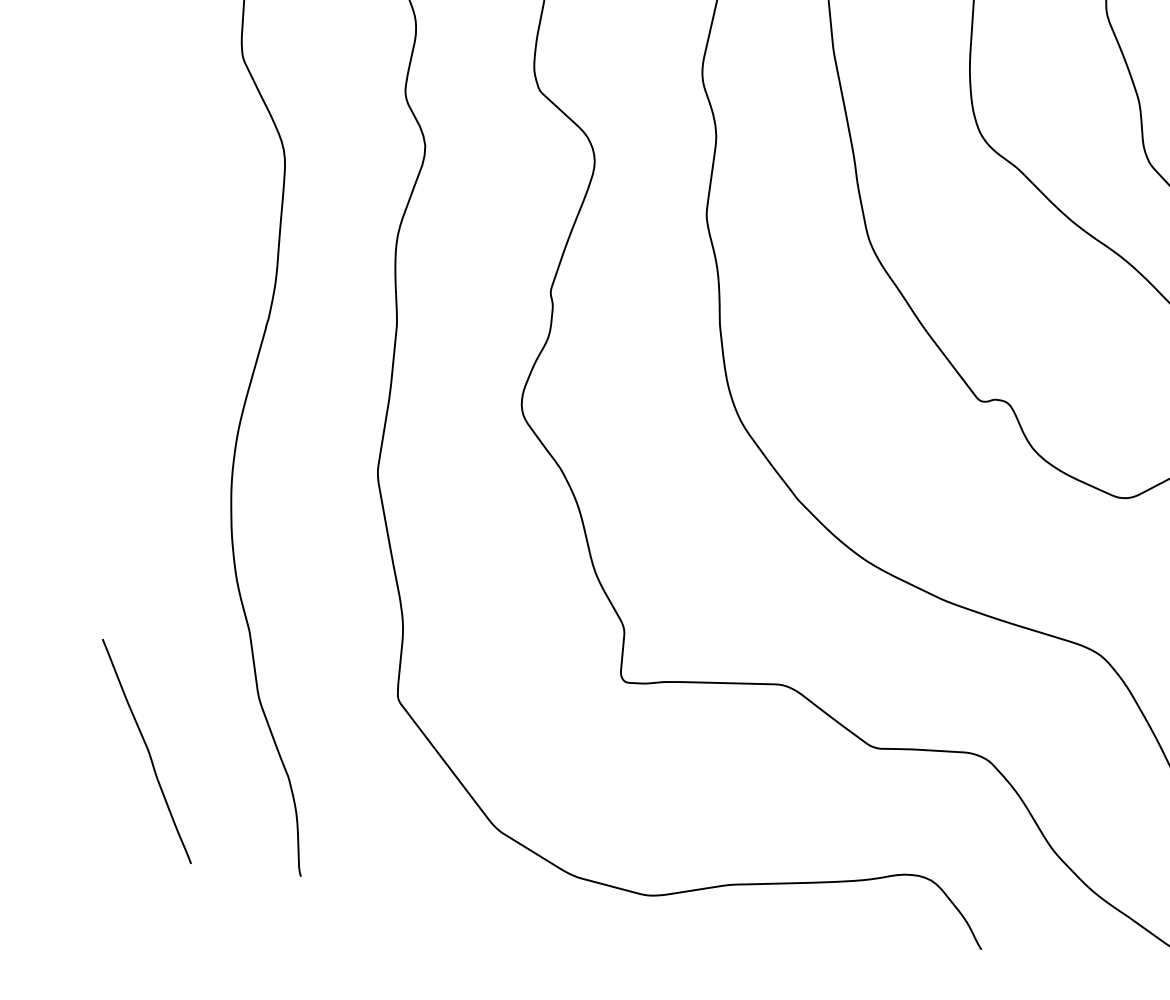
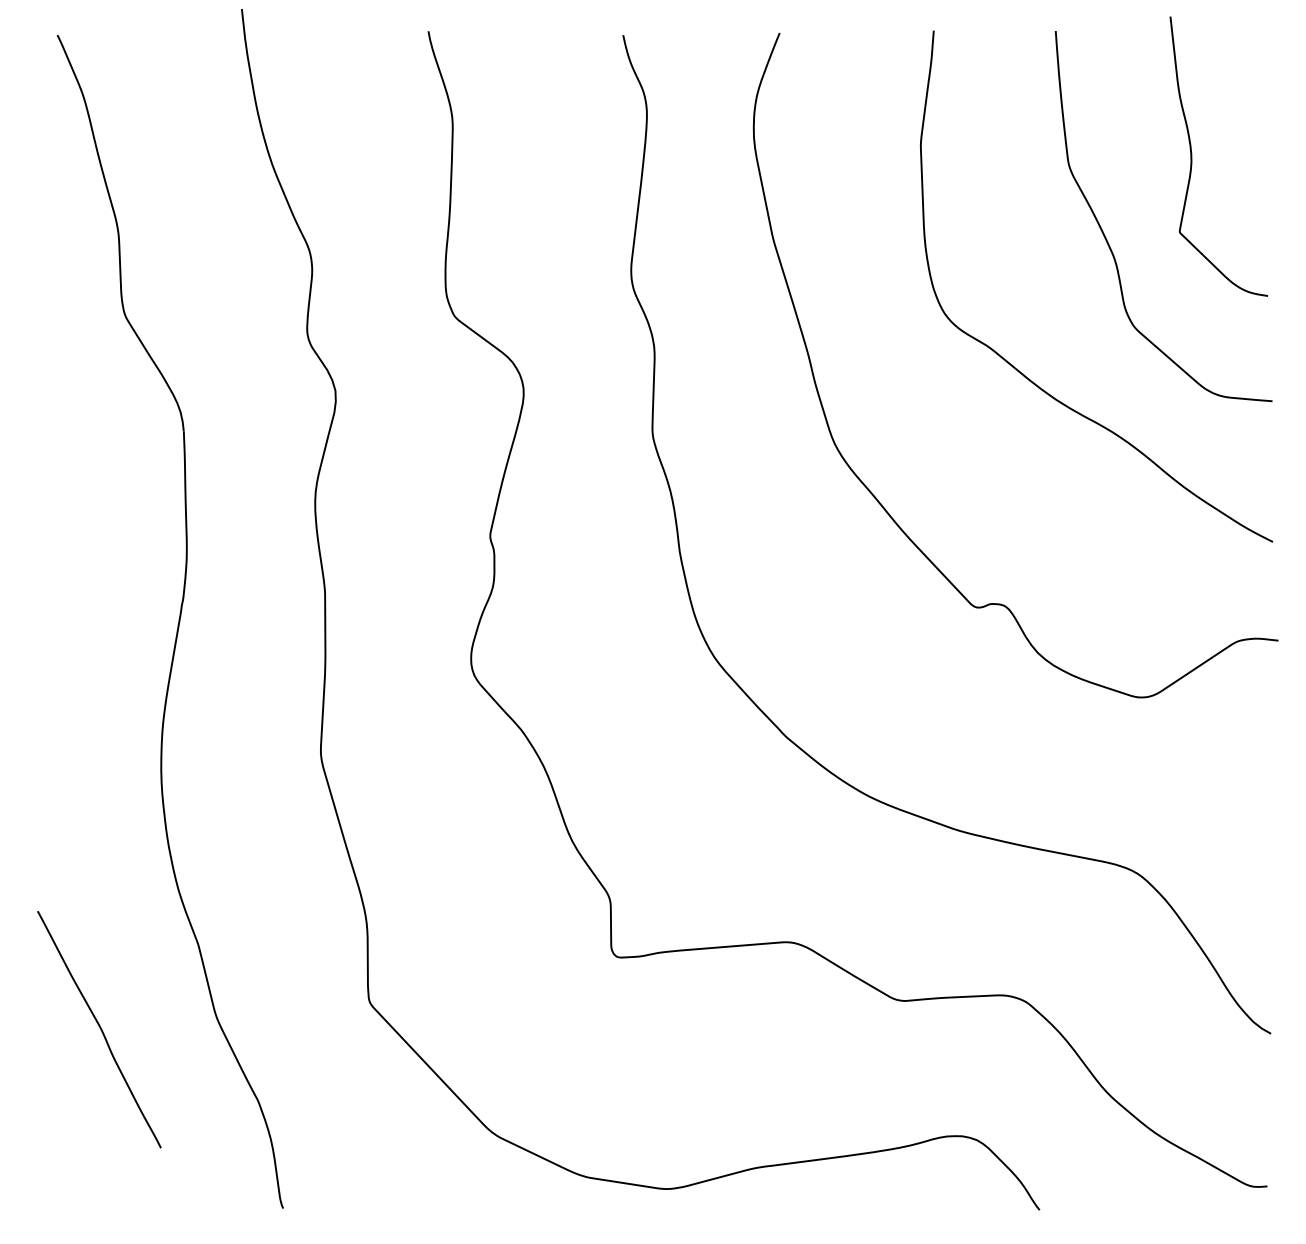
curve: (147, 750) -> (99, 1028), moved

